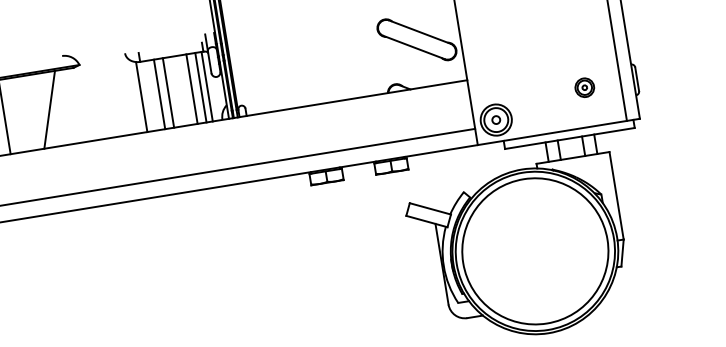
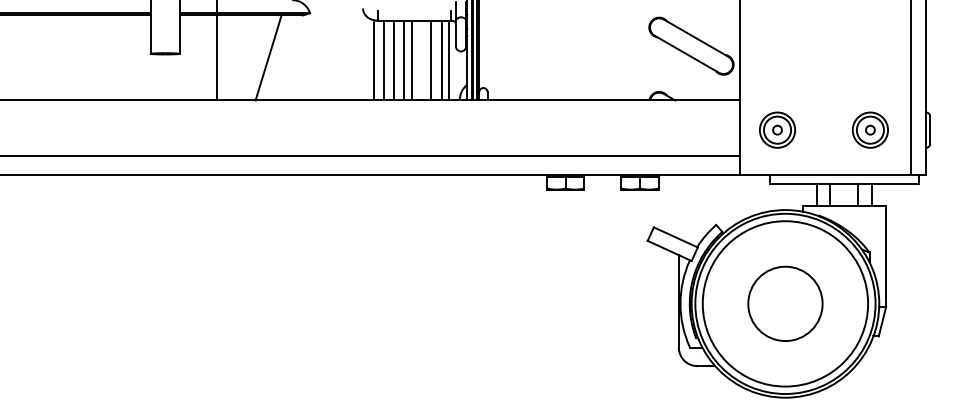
part: (584, 87) -> (869, 129), size x1.67
line: (174, 91) -> (411, 60), added
line: (150, 95) -> (383, 60), added
part: (496, 119) -> (777, 129), moved
circle: (535, 251) -> (785, 303), added

